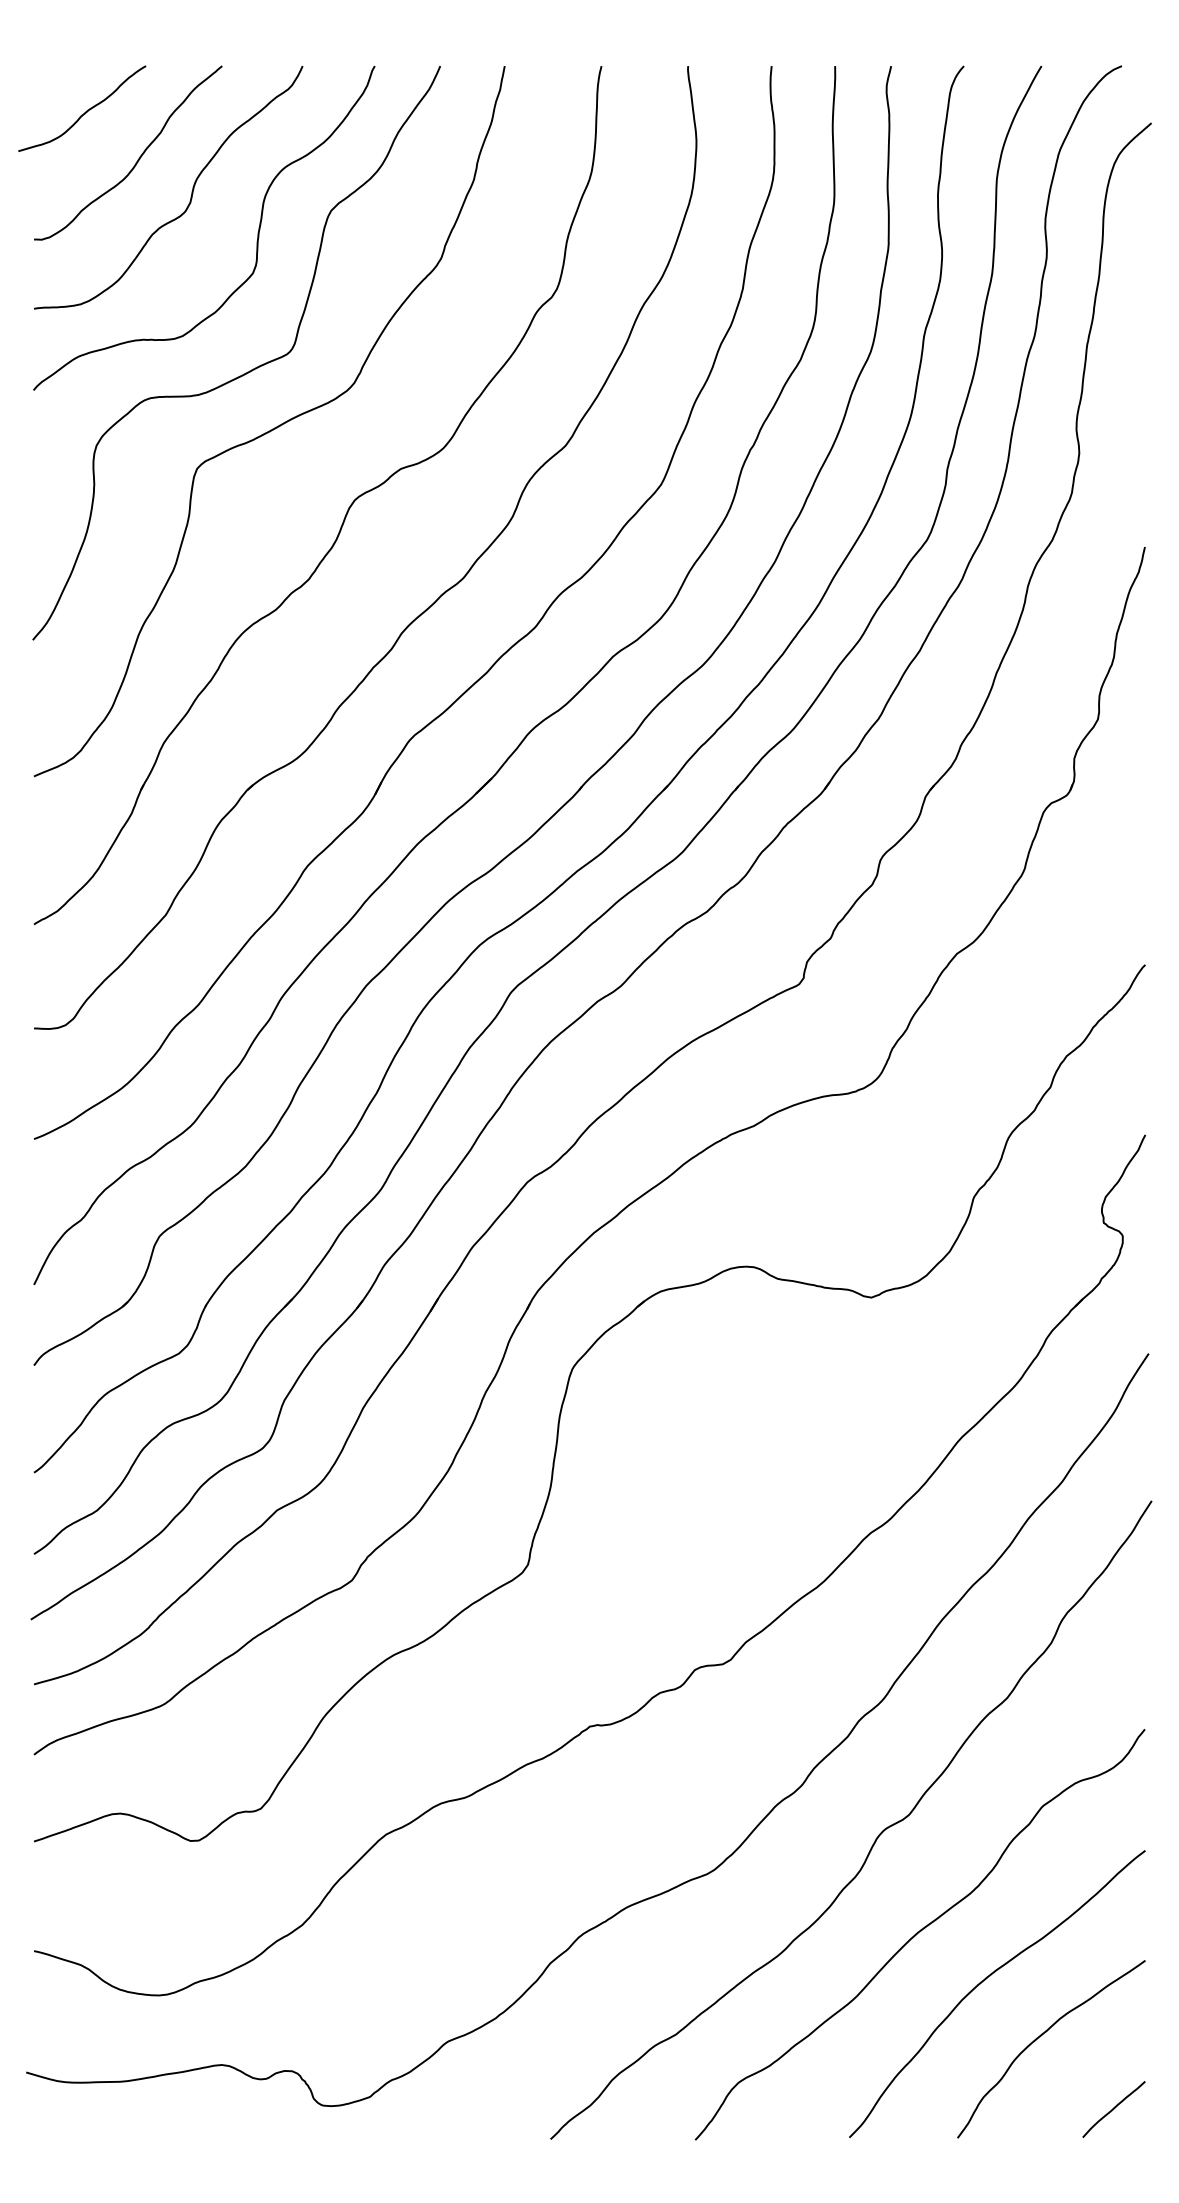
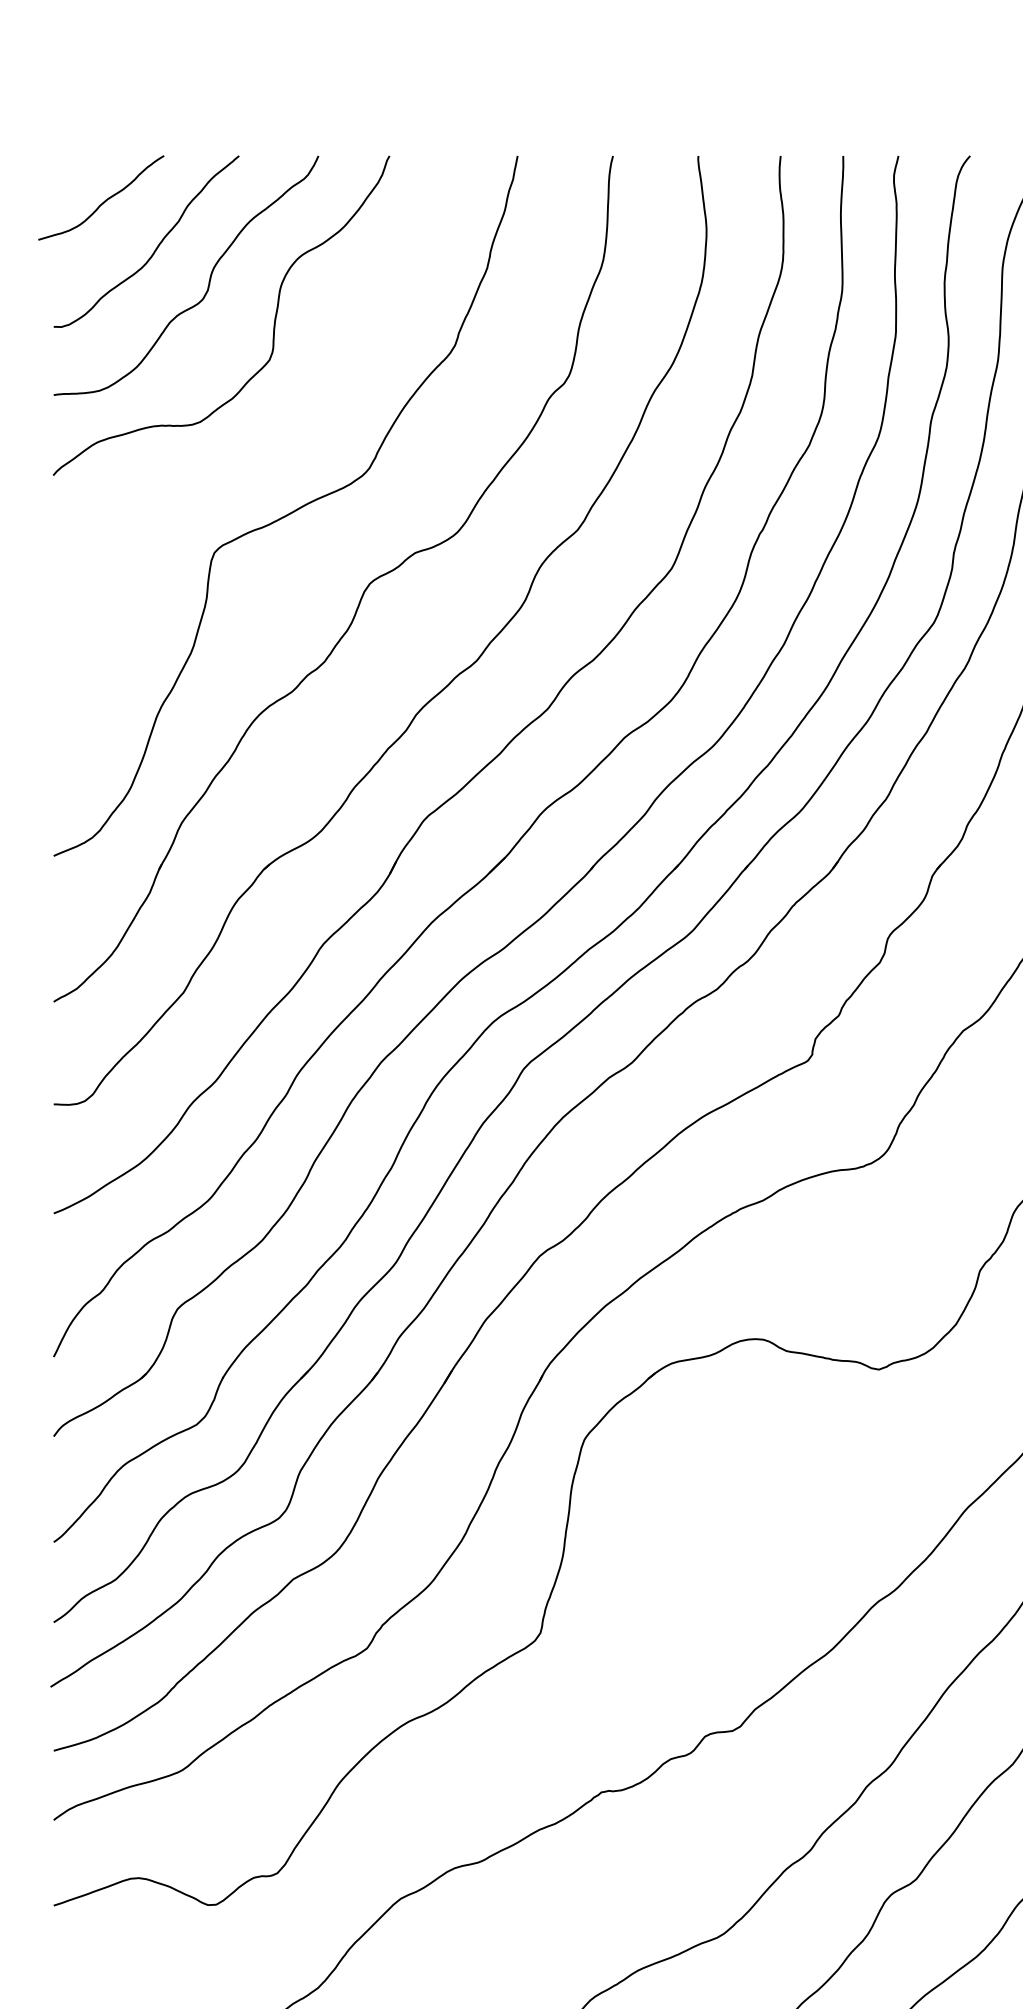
curve: (245, 372) -> (262, 457), removed

